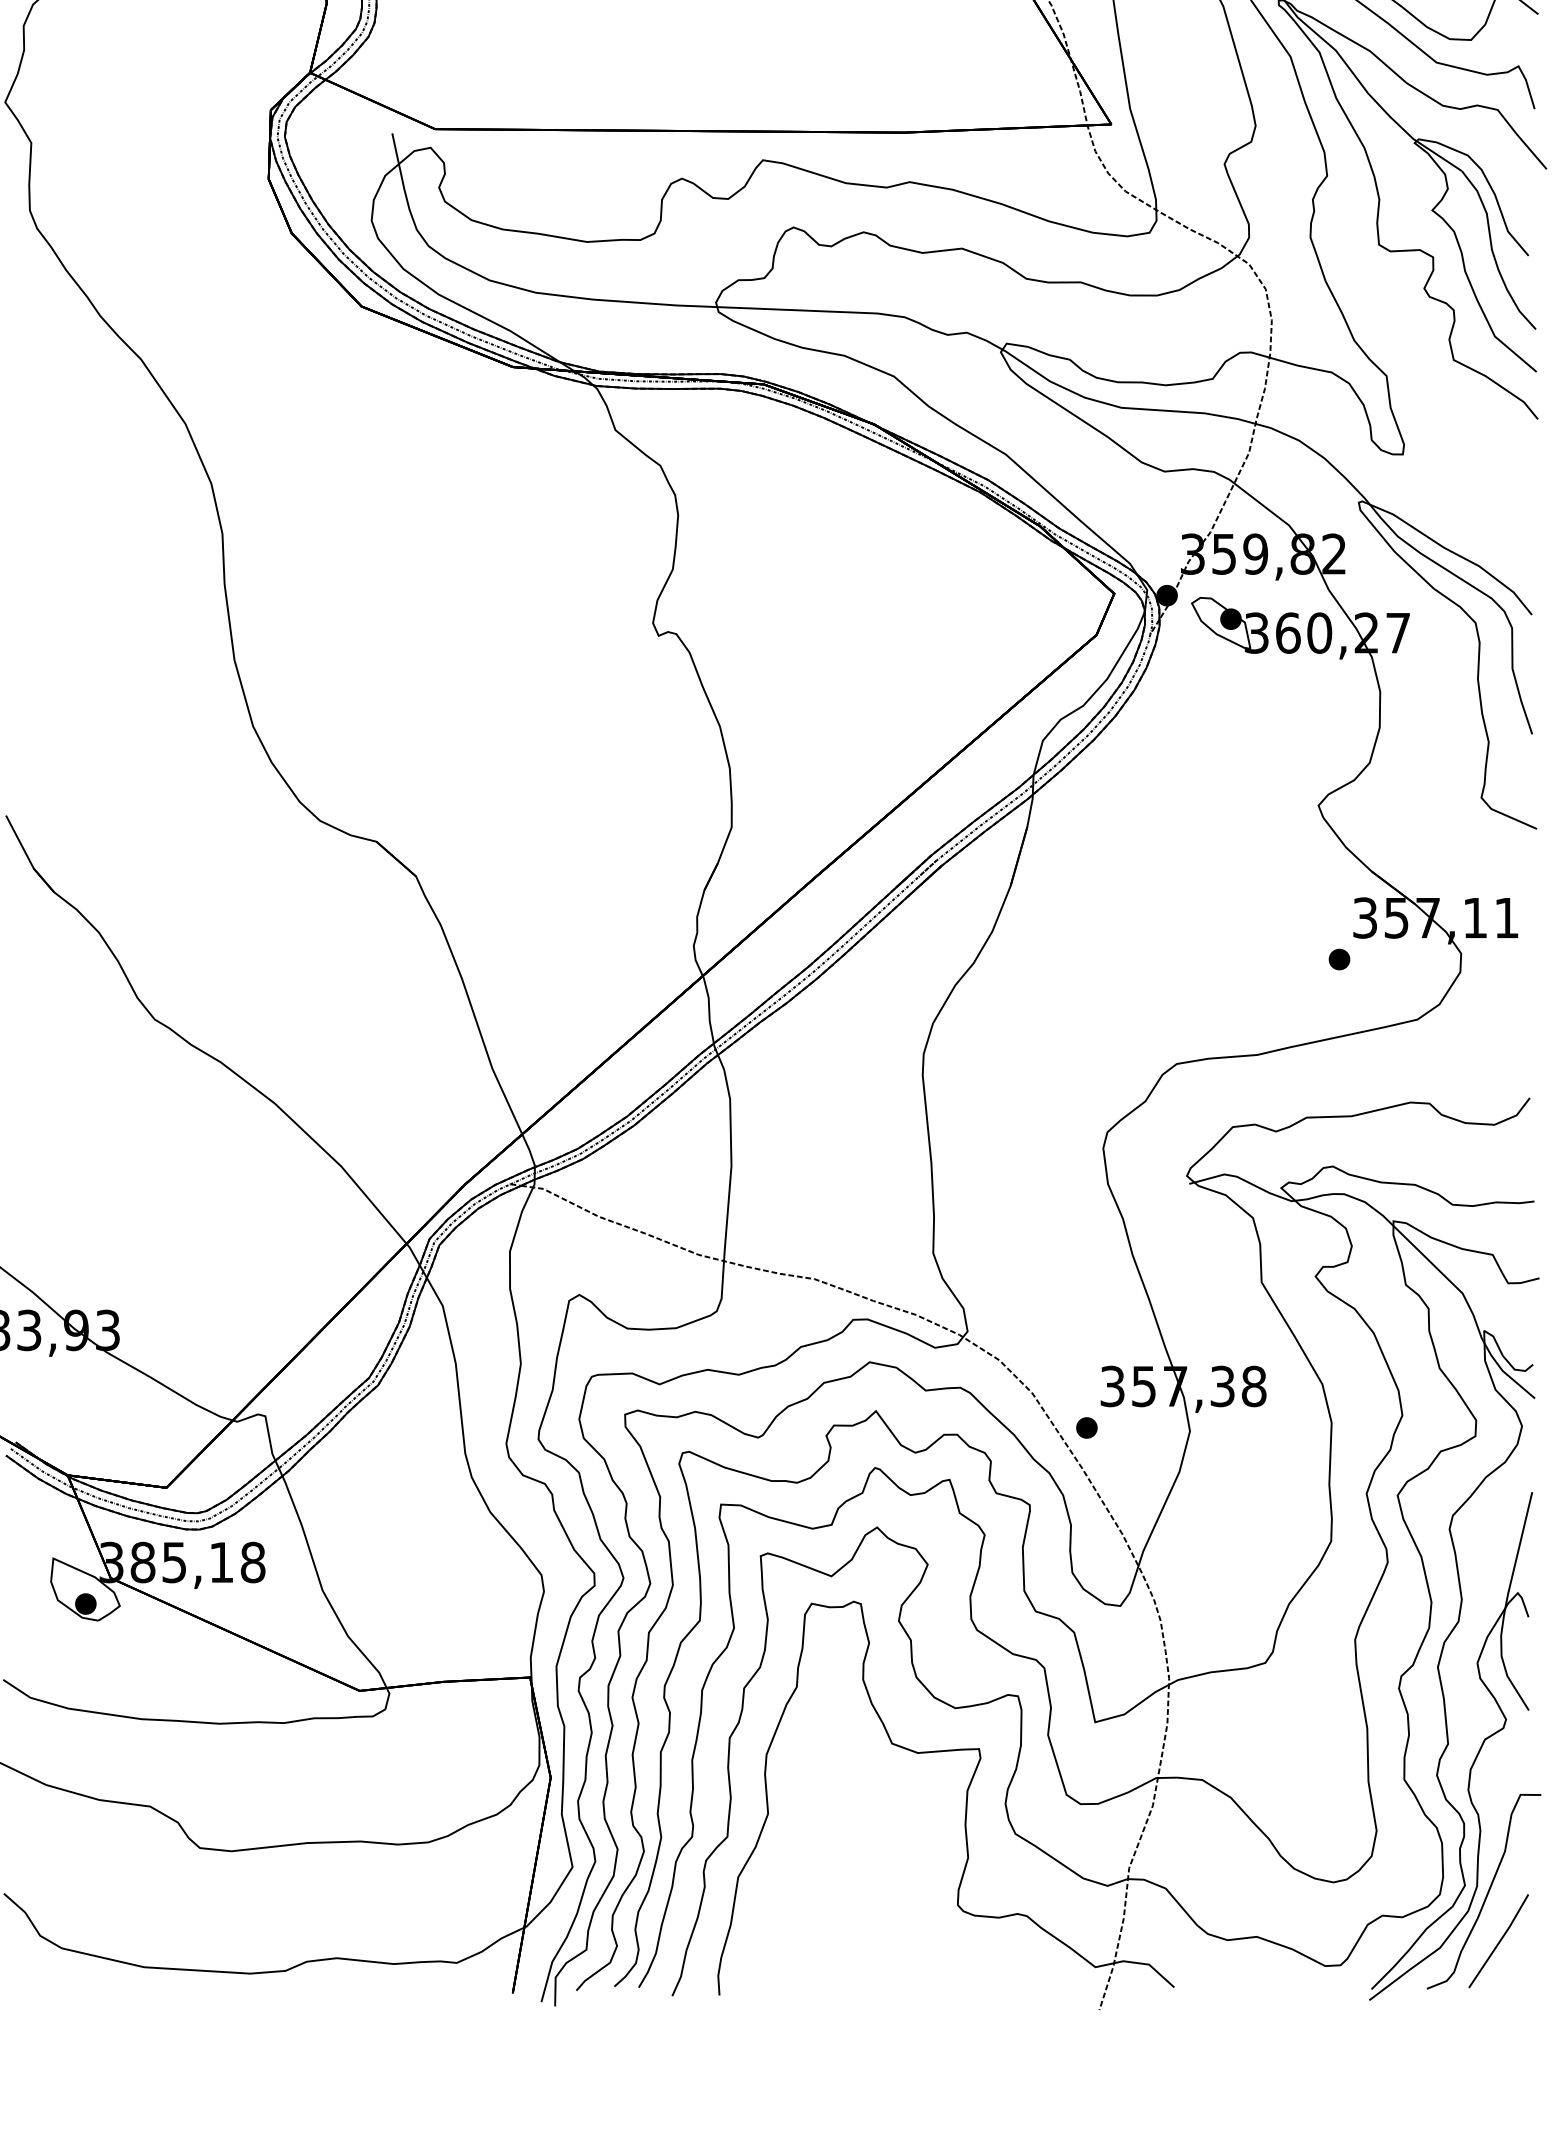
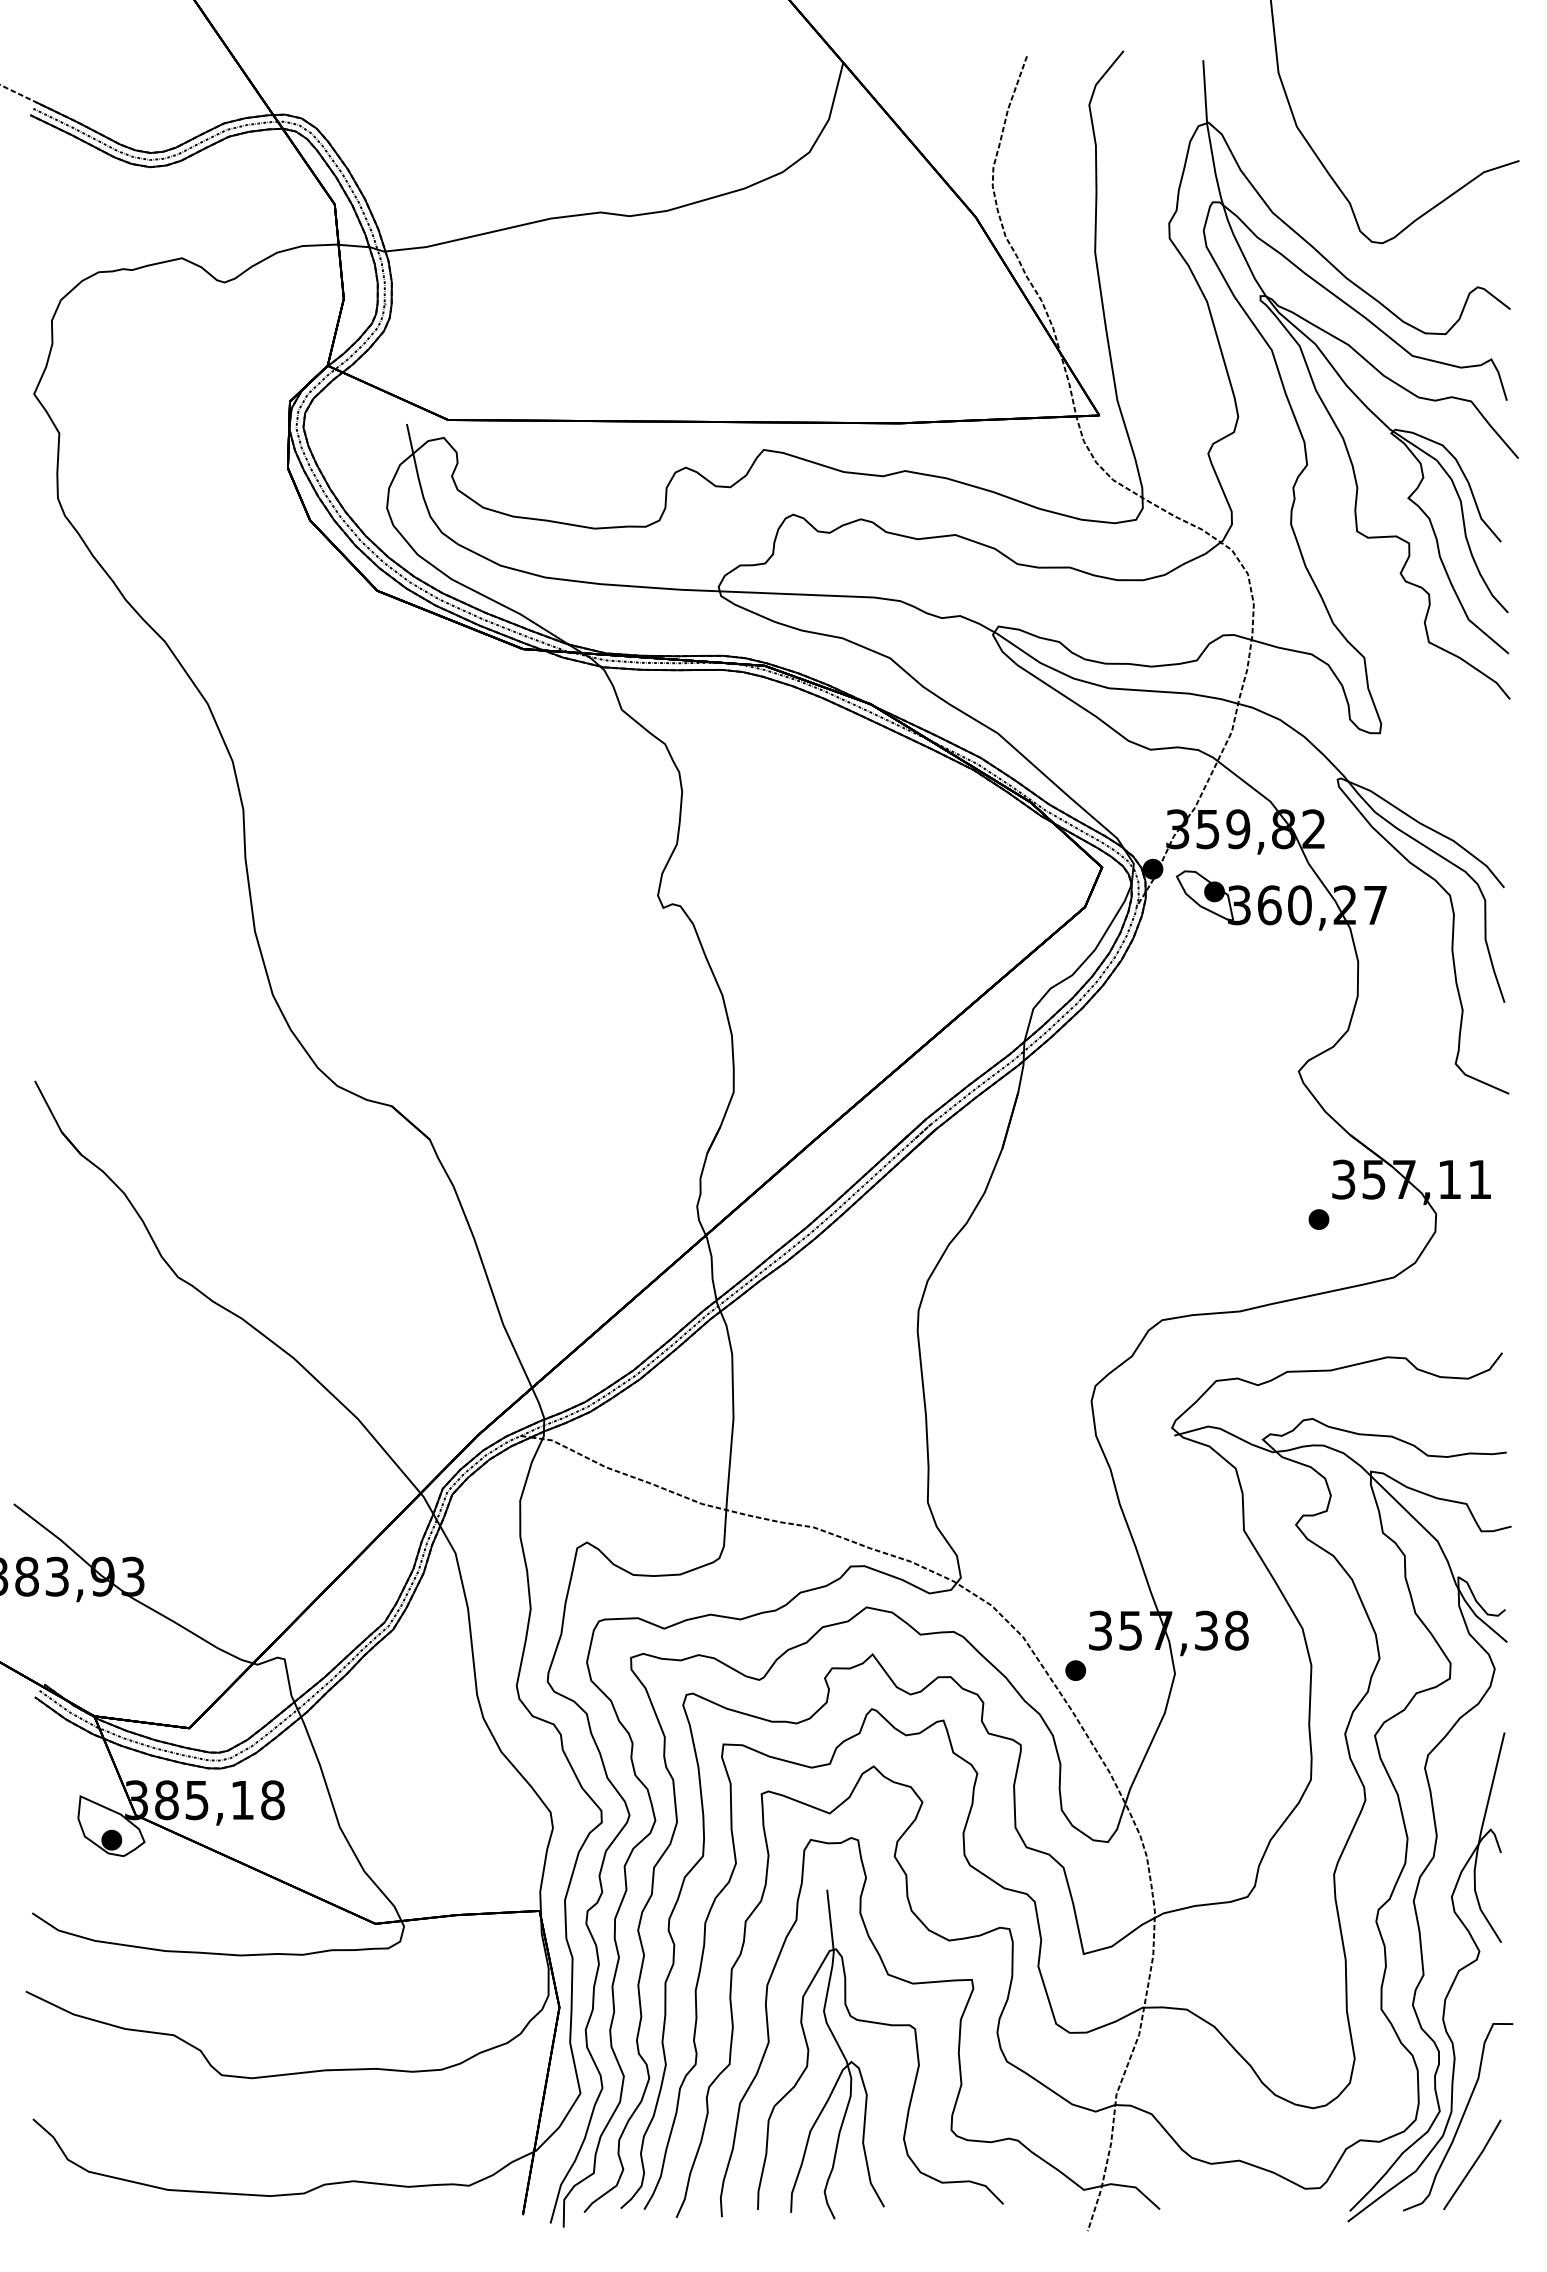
part: (862, 1840) -> (859, 2067), added

